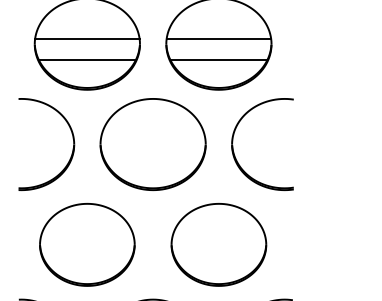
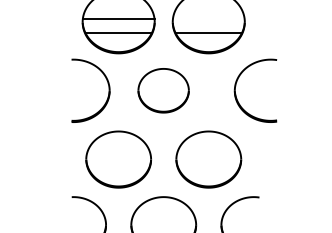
line: (218, 38) -> (208, 18), removed
part: (234, 138) -> (236, 86), moved
part: (152, 143) -> (163, 90), size x0.7

